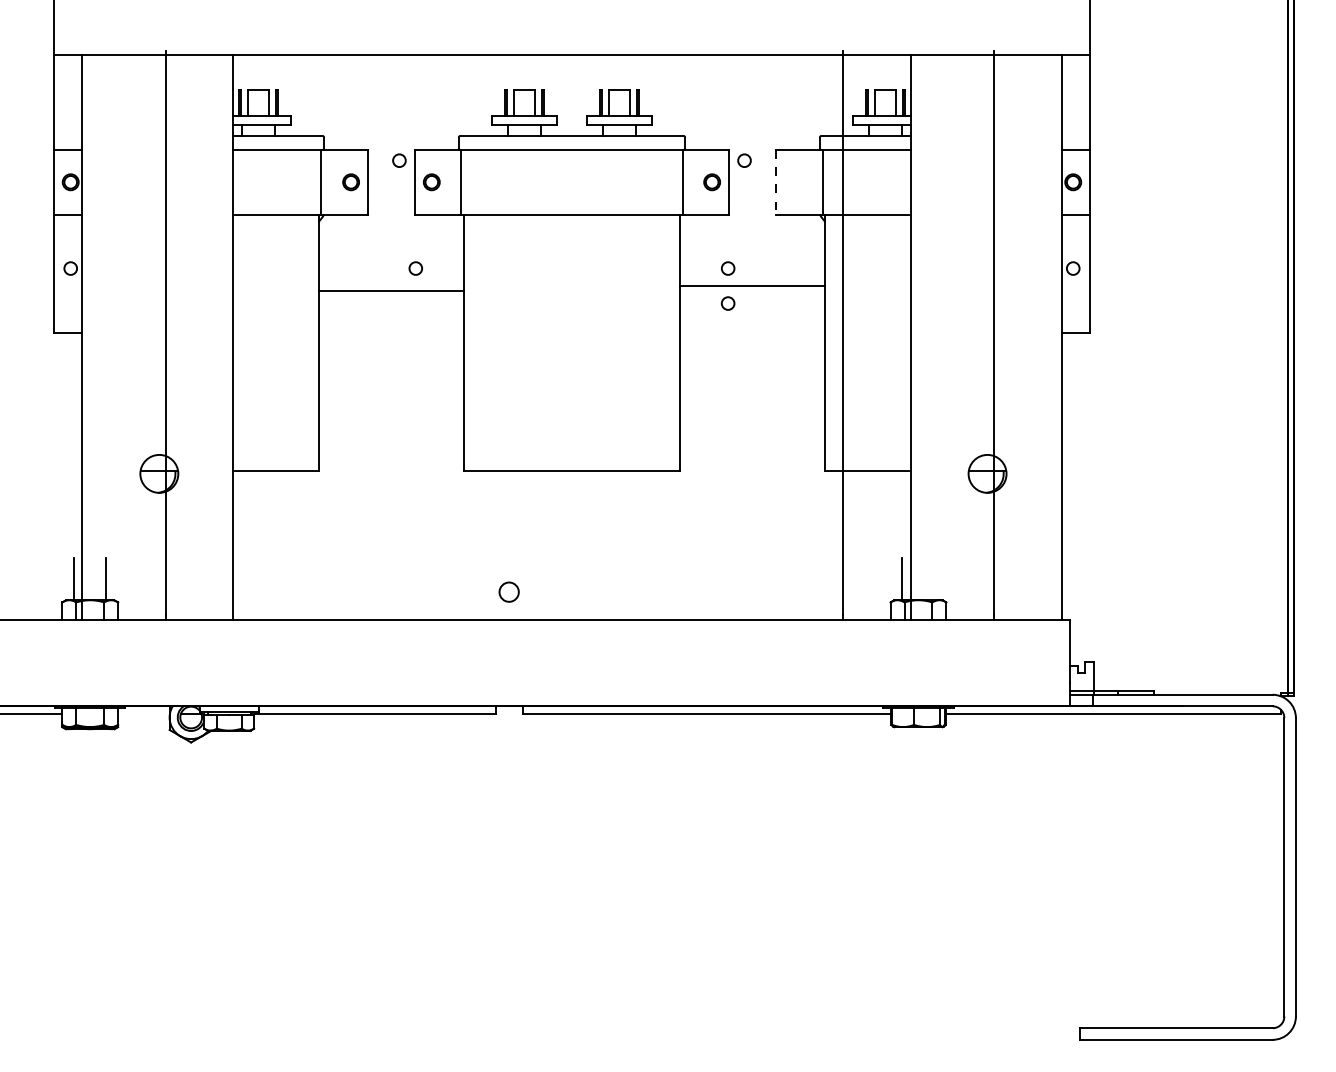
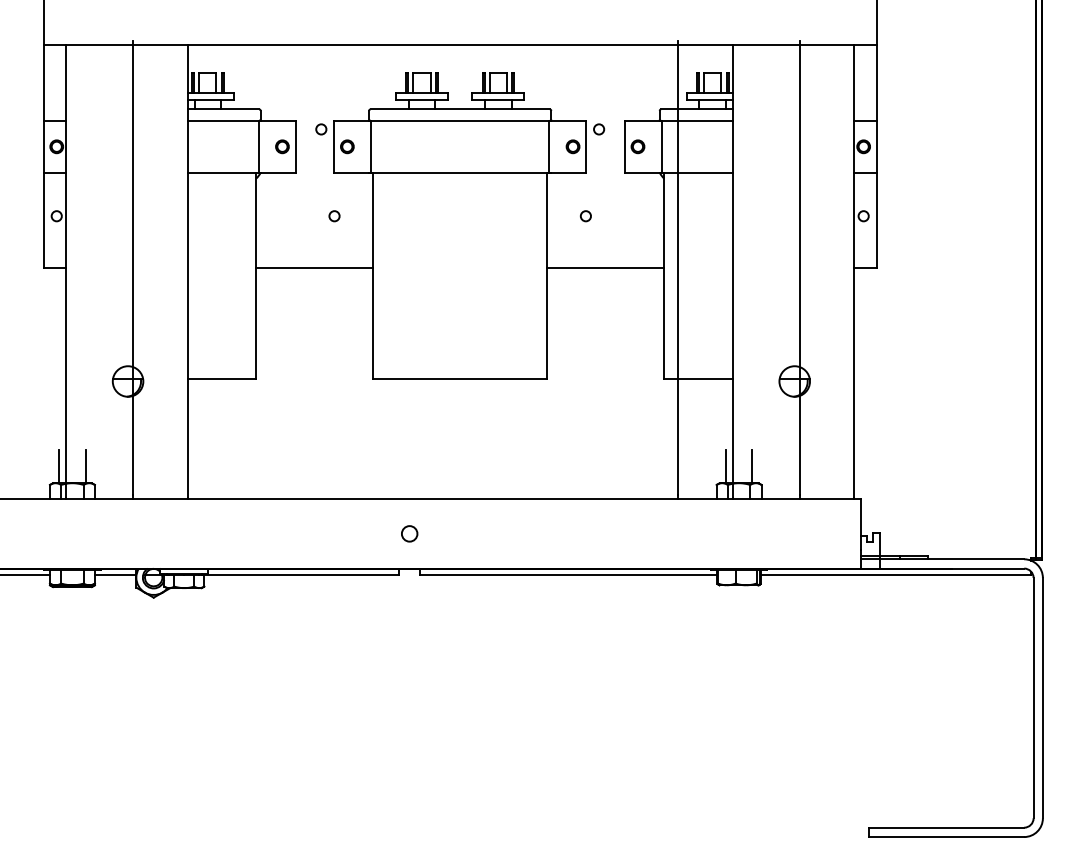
line: (776, 182) -> (624, 146), dashed -> solid
part: (792, 182) -> (637, 146), added
line: (752, 286) -> (605, 268), moved
line: (391, 291) -> (314, 268), moved
circle: (727, 303) -> (585, 244), removed
line: (934, 579) -> (752, 466), added
circle: (508, 591) -> (409, 533), moved
line: (143, 714) -> (115, 575), added

